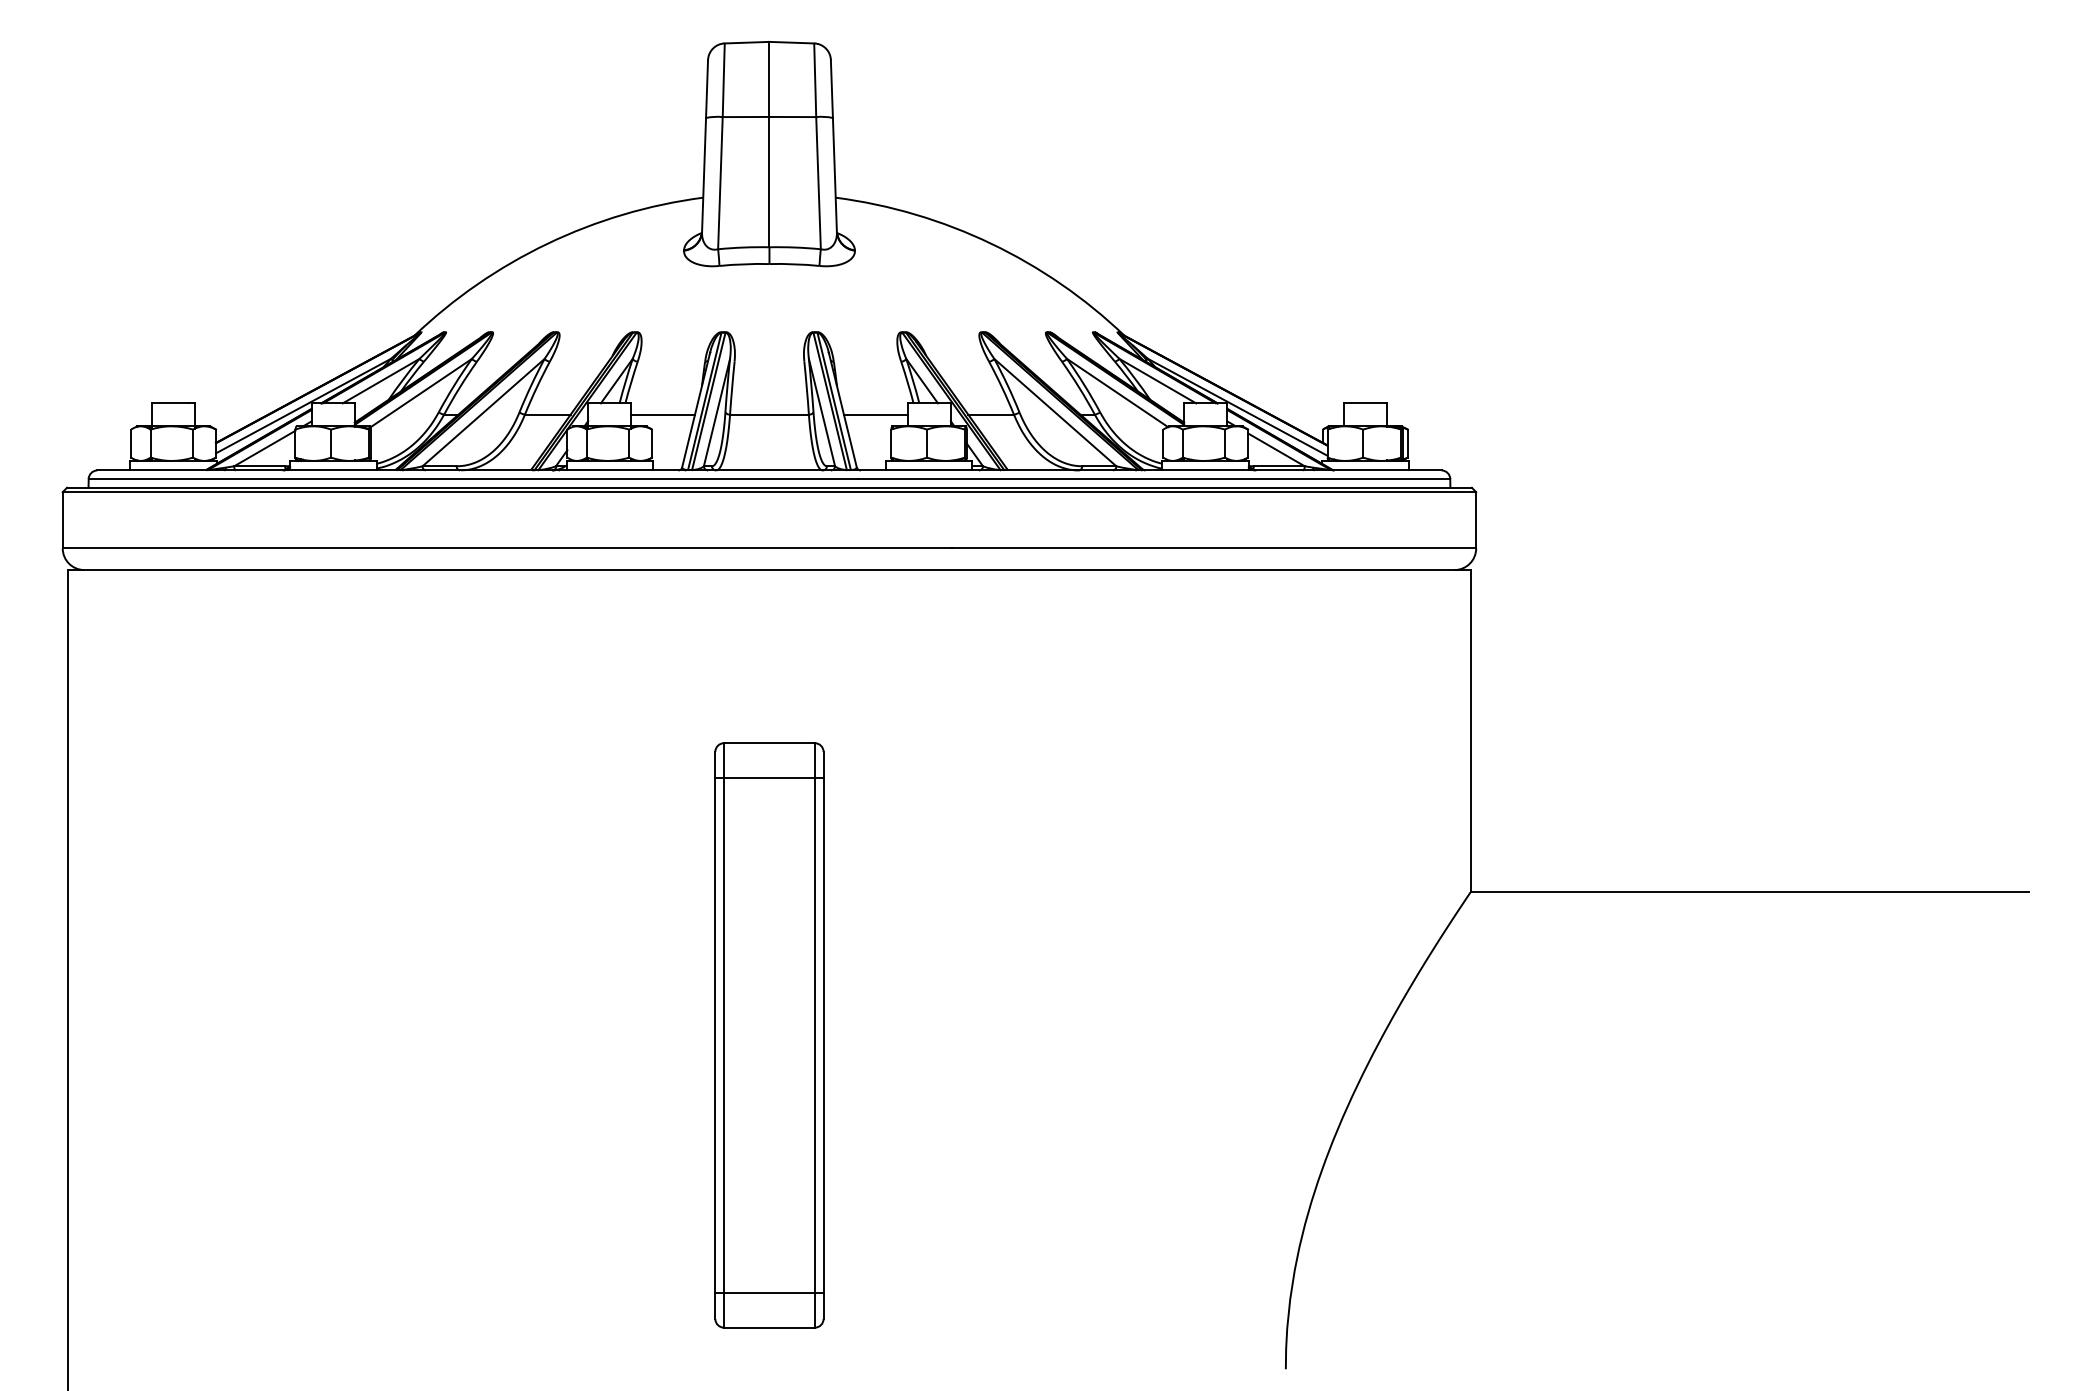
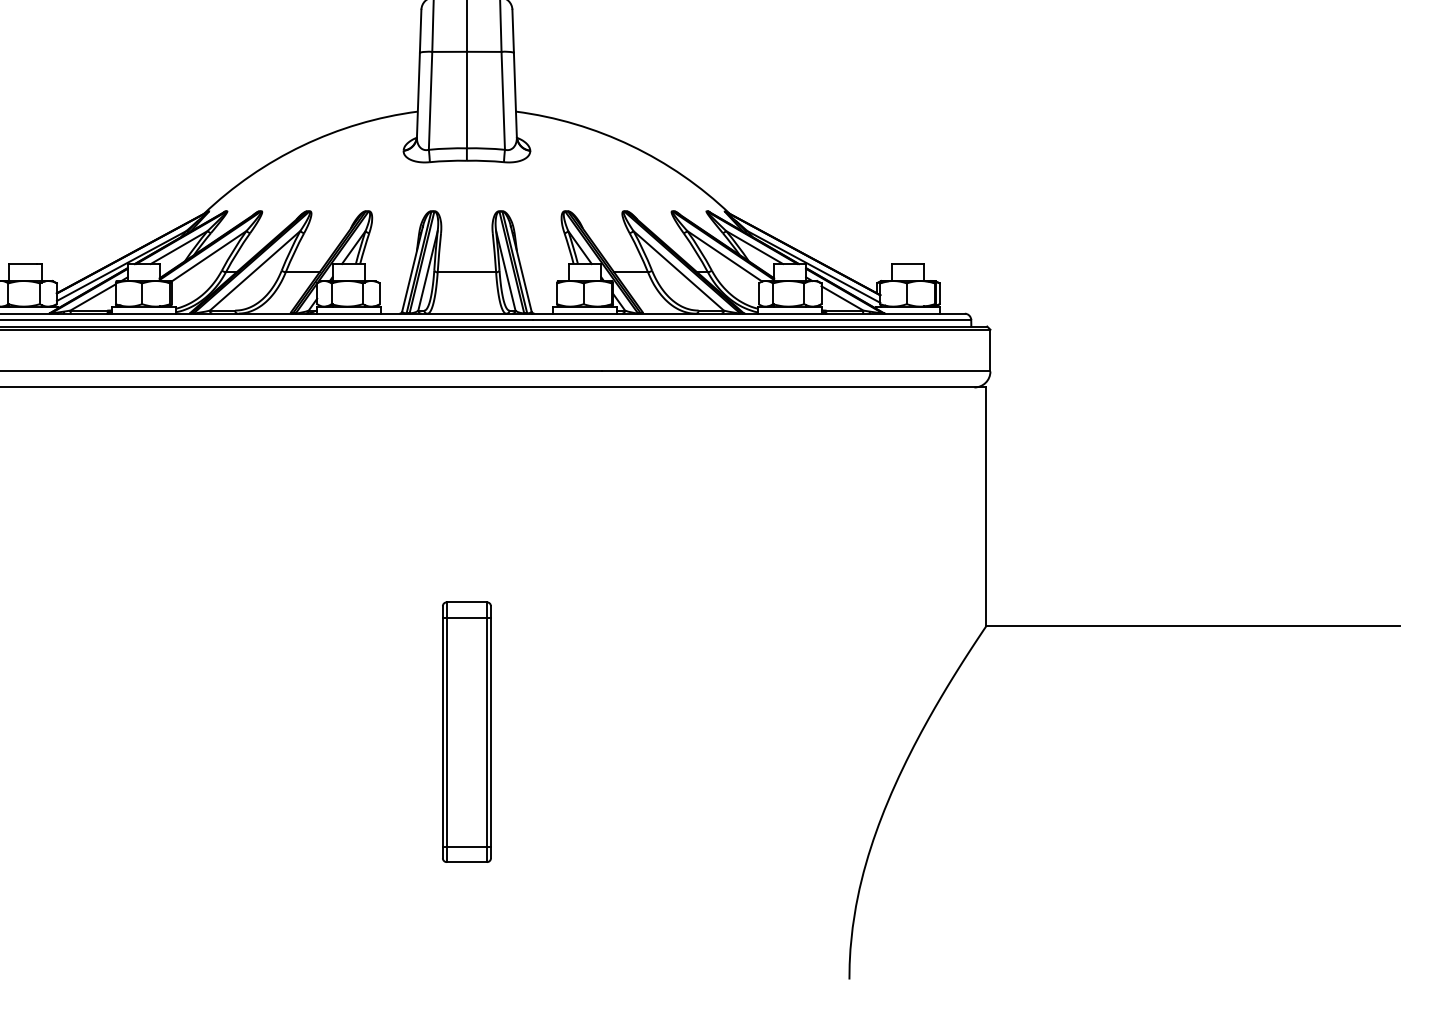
line: (663, 414) -> (388, 272), removed
line: (875, 414) -> (545, 272), removed
part: (769, 1035) -> (466, 732), size x0.6

